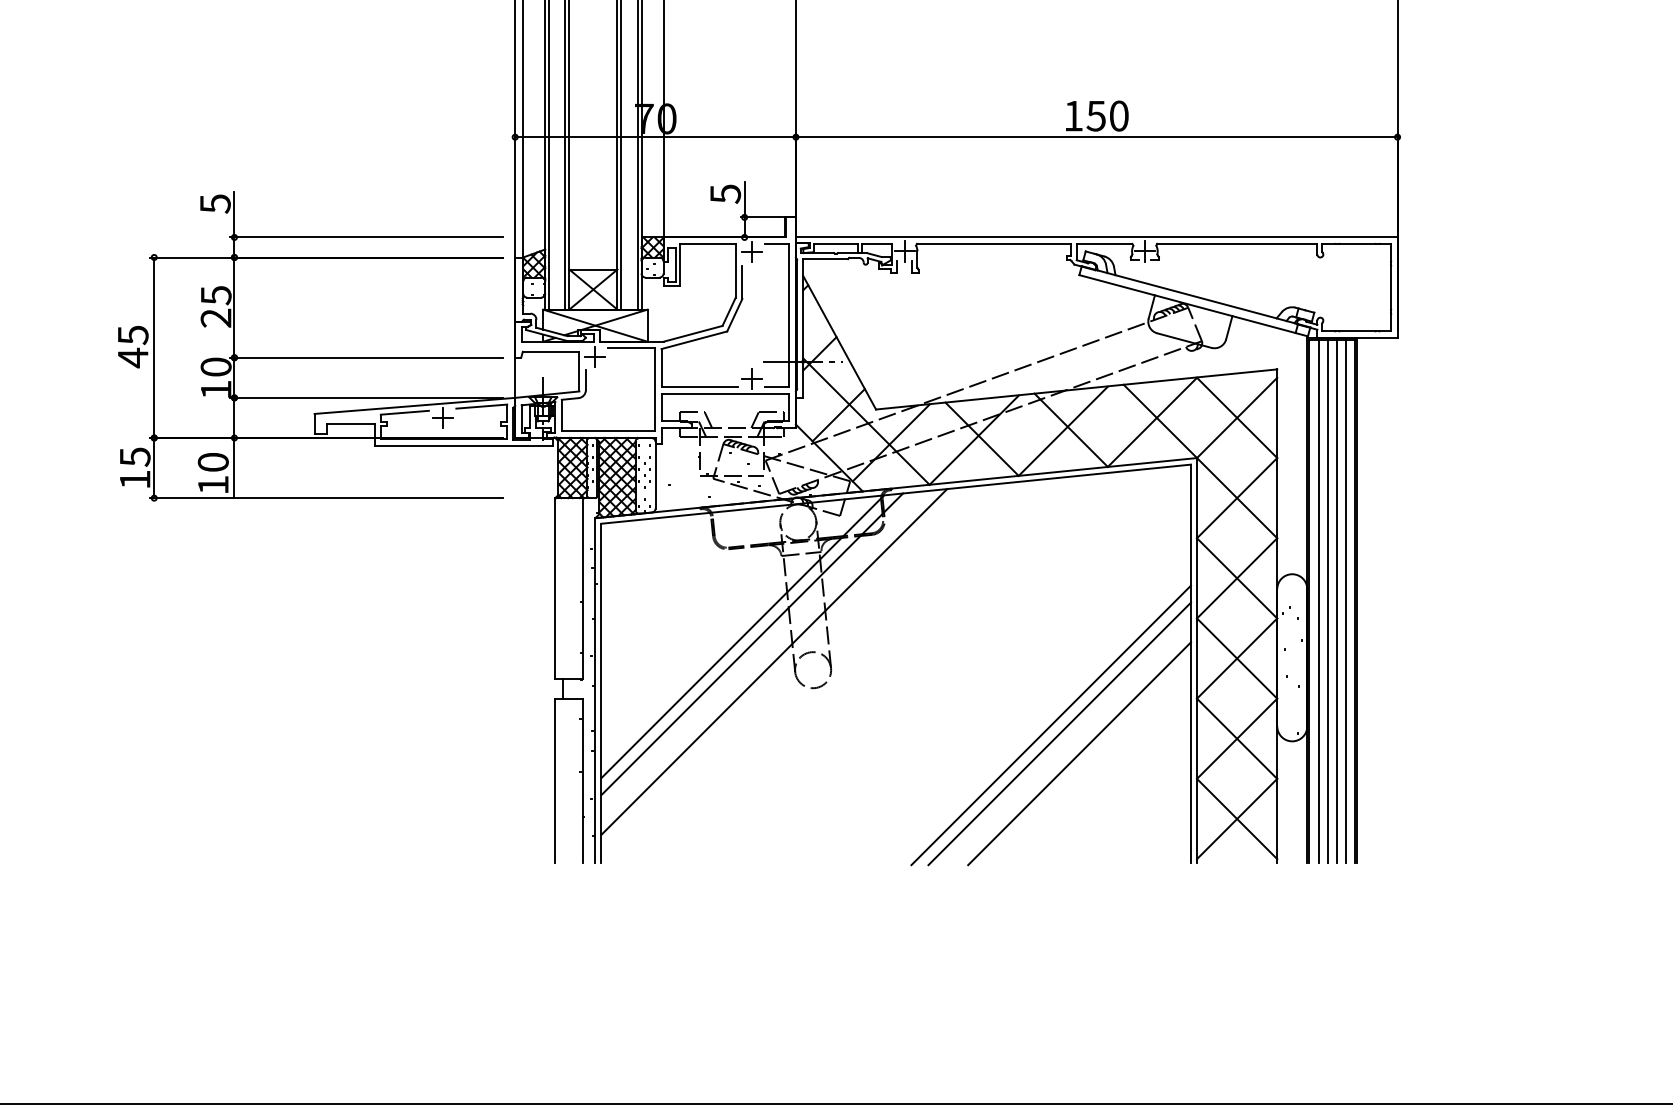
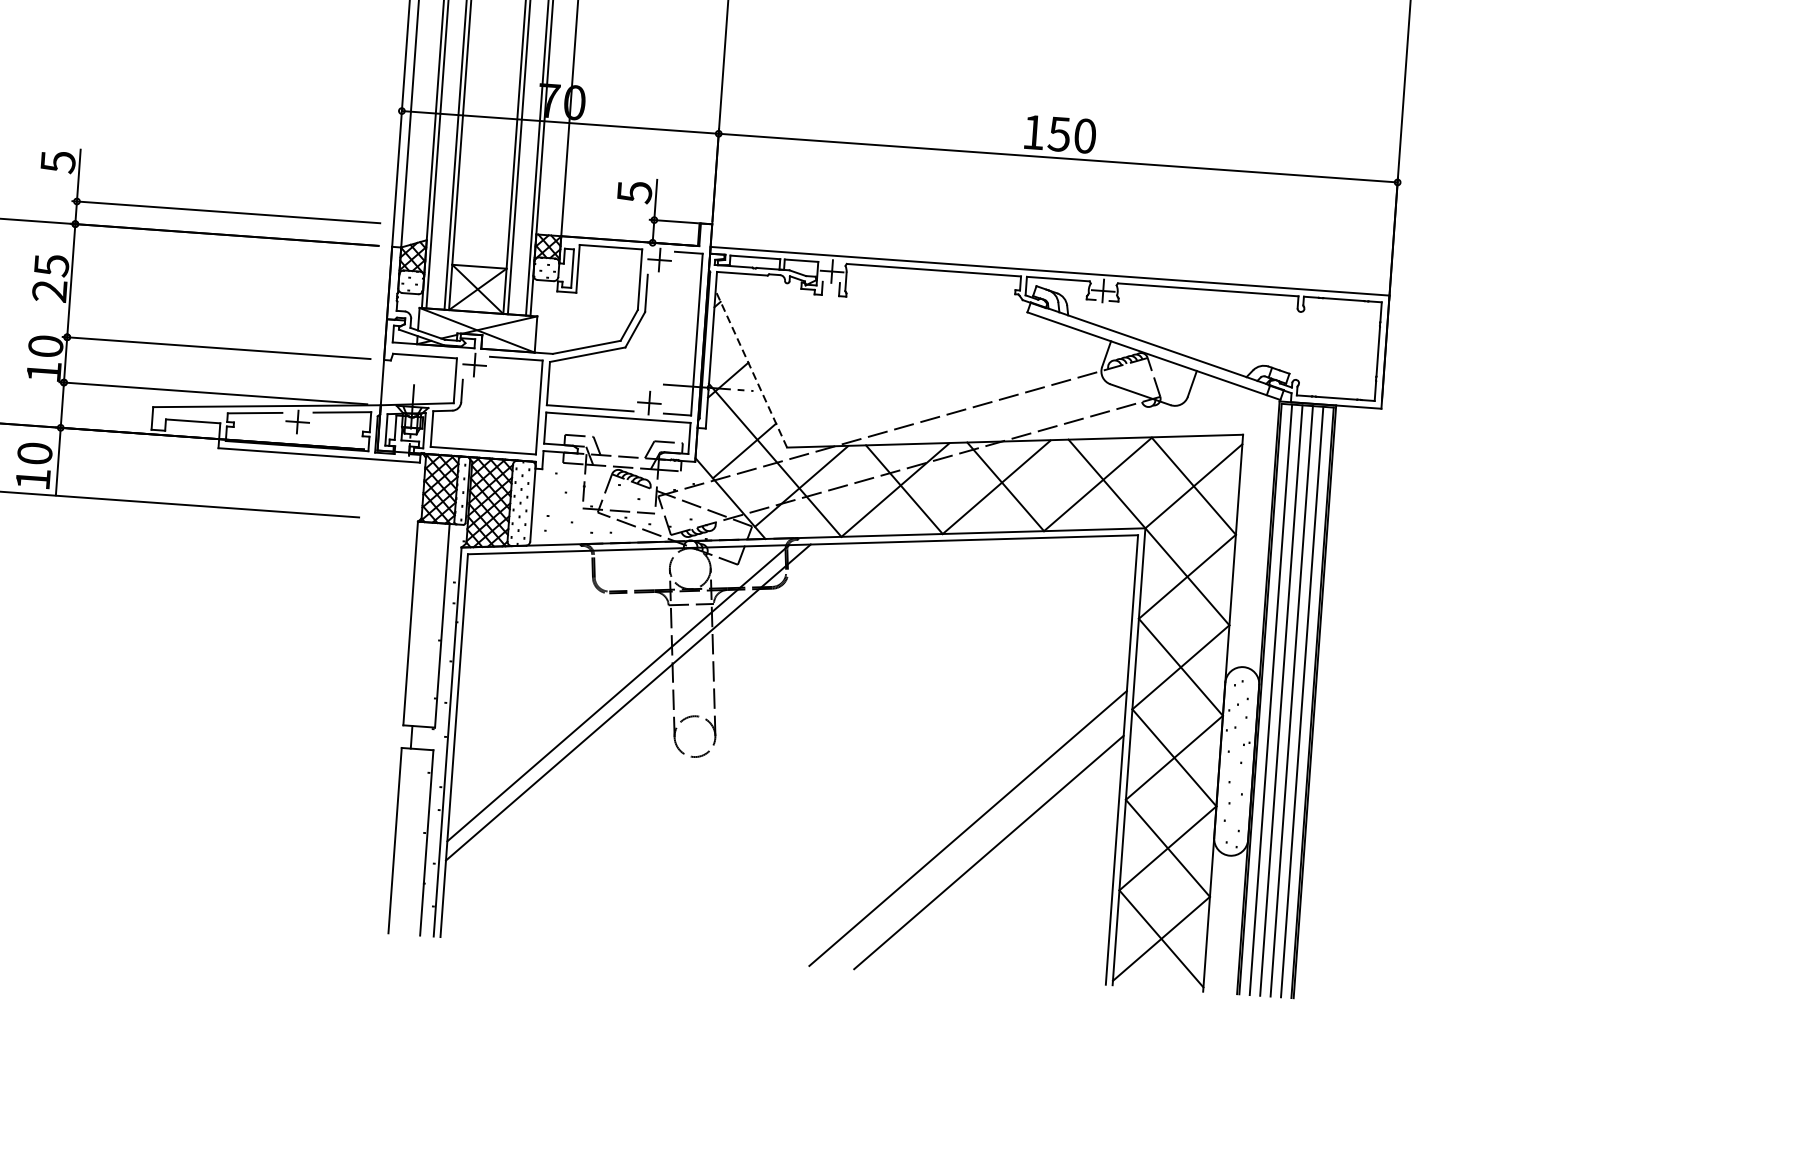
line: (839, 342) -> (751, 368), solid -> dashed
line: (774, 661) -> (652, 723), removed
line: (1051, 725) -> (959, 818), removed

